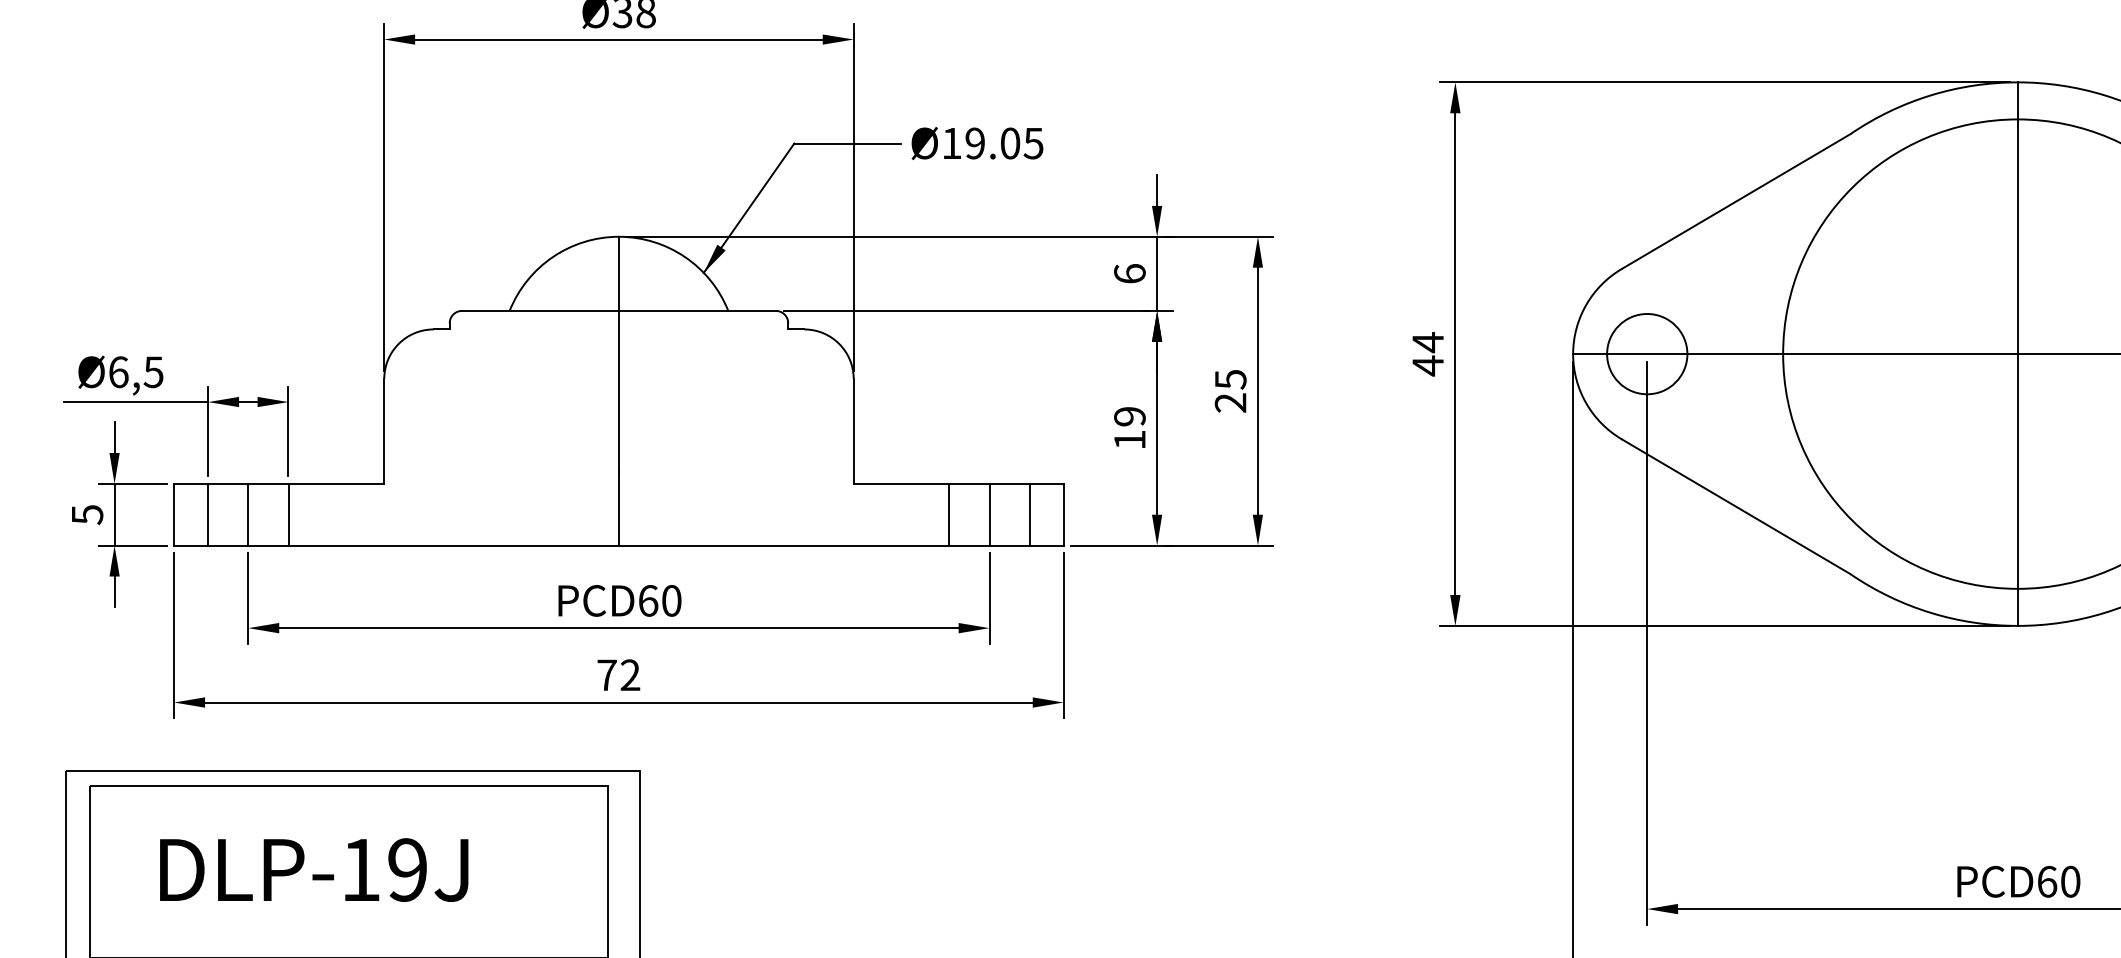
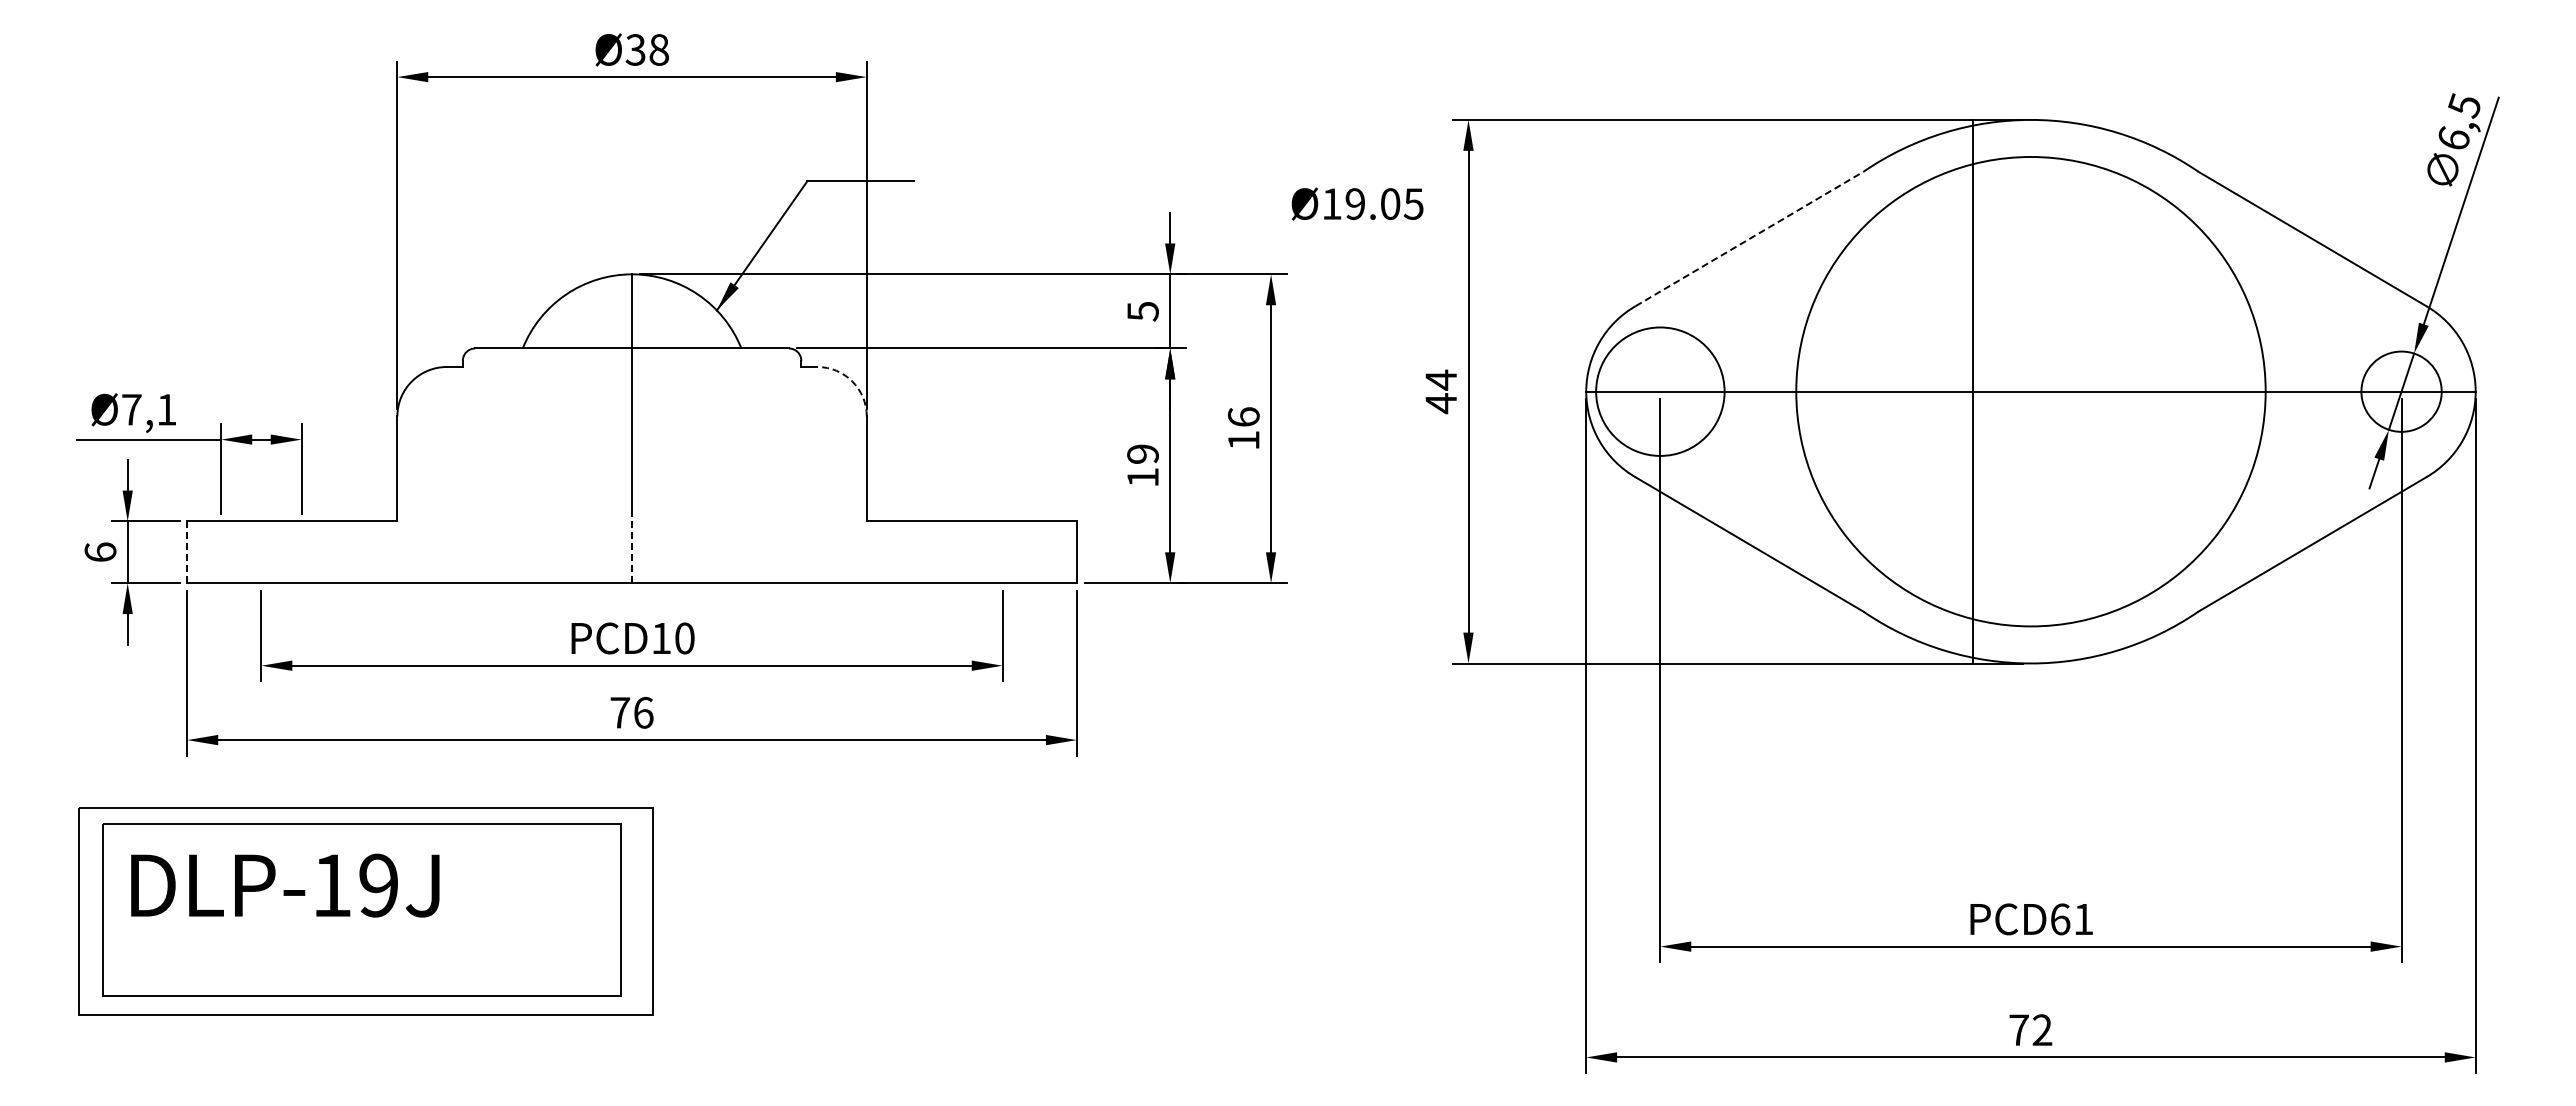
text: (977, 142) -> (1357, 203), moved
line: (1736, 200) -> (1749, 238), solid -> dashed
text: (1129, 273) -> (1142, 311), 6 -> 5
arc: (839, 343) -> (852, 381), solid -> dashed
circle: (1647, 353) -> (1660, 391), size x1.6
line: (2017, 353) -> (1972, 391), moved
text: (136, 371) -> (149, 409), Ø6,5 -> Ø7,1
text: (1230, 390) -> (1243, 428), 25 -> 16
line: (619, 508) -> (632, 546), solid -> dashed
text: (87, 514) -> (100, 552), 5 -> 6
line: (174, 514) -> (187, 552), solid -> dashed
line: (208, 514) -> (221, 552), removed
line: (248, 514) -> (261, 552), removed
line: (288, 514) -> (301, 552), removed
line: (949, 514) -> (962, 552), removed
line: (989, 514) -> (1002, 552), removed
line: (1029, 514) -> (1042, 552), removed
text: (648, 600) -> (661, 638), 60 -> 10
text: (630, 674) -> (643, 712), 72 -> 76
text: (314, 869) -> (285, 885), moved
text: (2070, 881) -> (2083, 919), 60 -> 61

